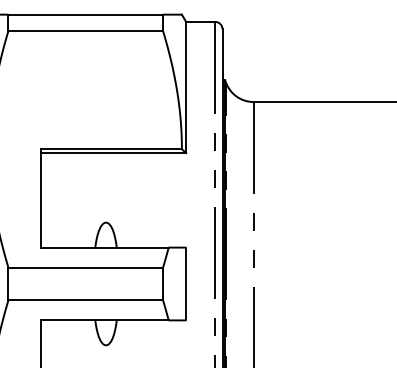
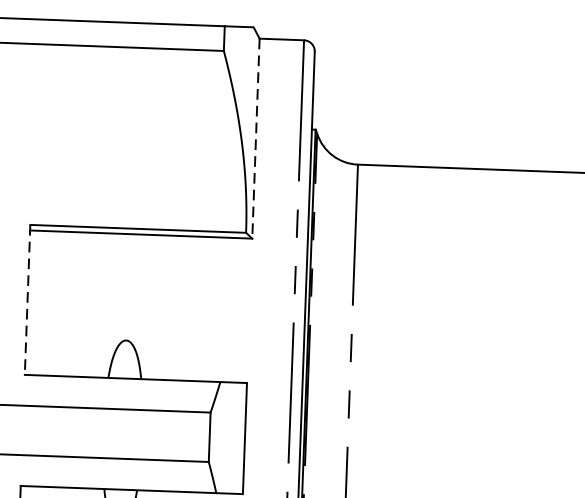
line: (186, 87) -> (256, 138), solid -> dashed
line: (40, 198) -> (27, 299), solid -> dashed

